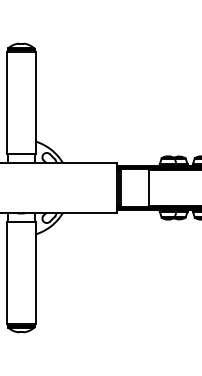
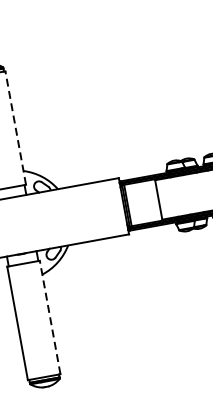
line: (35, 103) -> (15, 128), solid -> dashed
line: (35, 272) -> (49, 317), solid -> dashed

